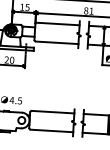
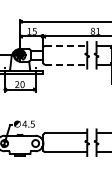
line: (58, 23) -> (66, 45), solid -> dashed
line: (57, 42) -> (66, 64), solid -> dashed

